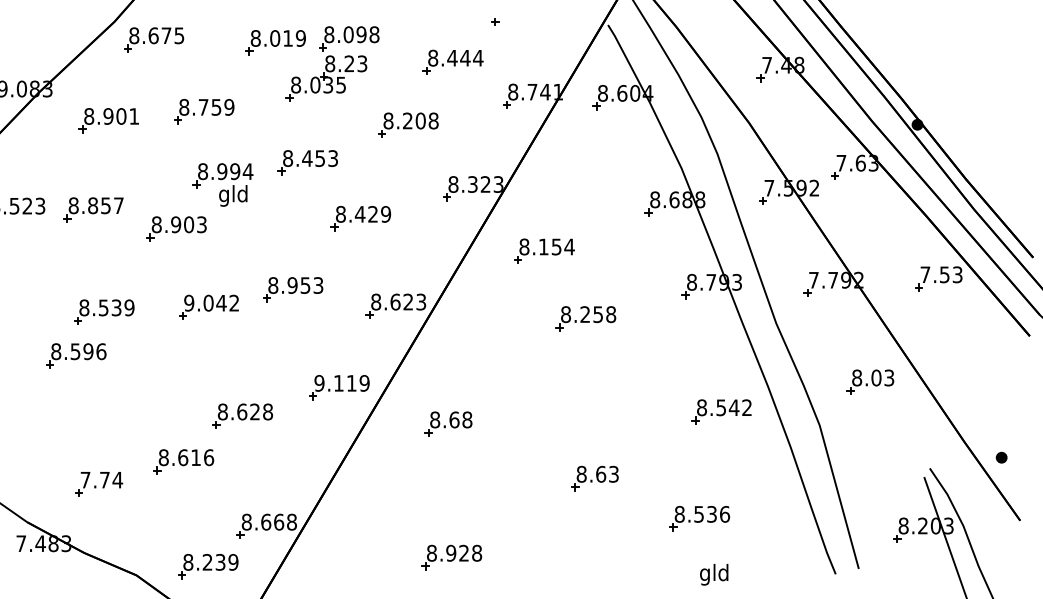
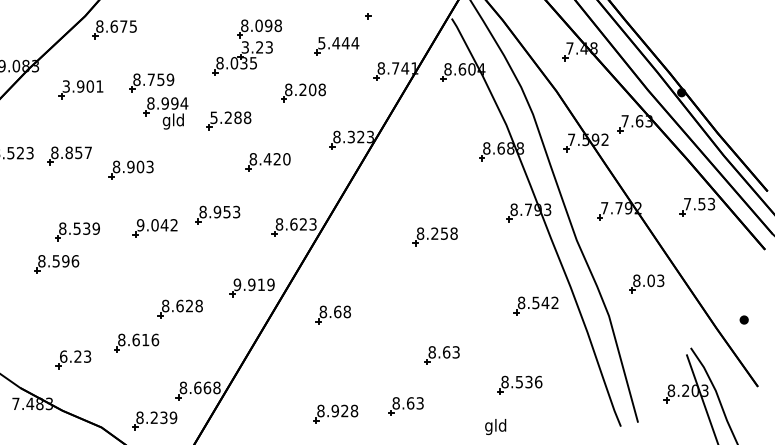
part: (275, 42) -> (204, 31), removed
text: (432, 58) -> (321, 43), 8.444 -> 5.444
text: (330, 63) -> (245, 47), 8.23 -> 3.23
text: (89, 116) -> (66, 86), 8.901 -> 3.901
text: (310, 158) -> (230, 117), 8.453 -> 5.288
part: (222, 185) -> (165, 113), moved
text: (385, 214) -> (286, 159), 8.429 -> 8.420
part: (544, 251) -> (404, 186), removed
text: (338, 382) -> (251, 284), 9.119 -> 9.919
part: (1000, 456) -> (743, 319), moved
text: (101, 479) -> (75, 356), 7.74 -> 6.23
part: (545, 547) -> (405, 406), added
text: (713, 574) -> (495, 426), moved

